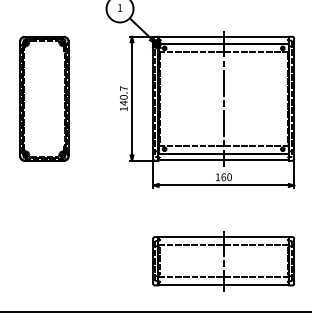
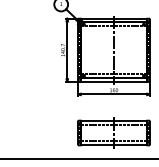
part: (44, 97) -> (22, 49), removed

